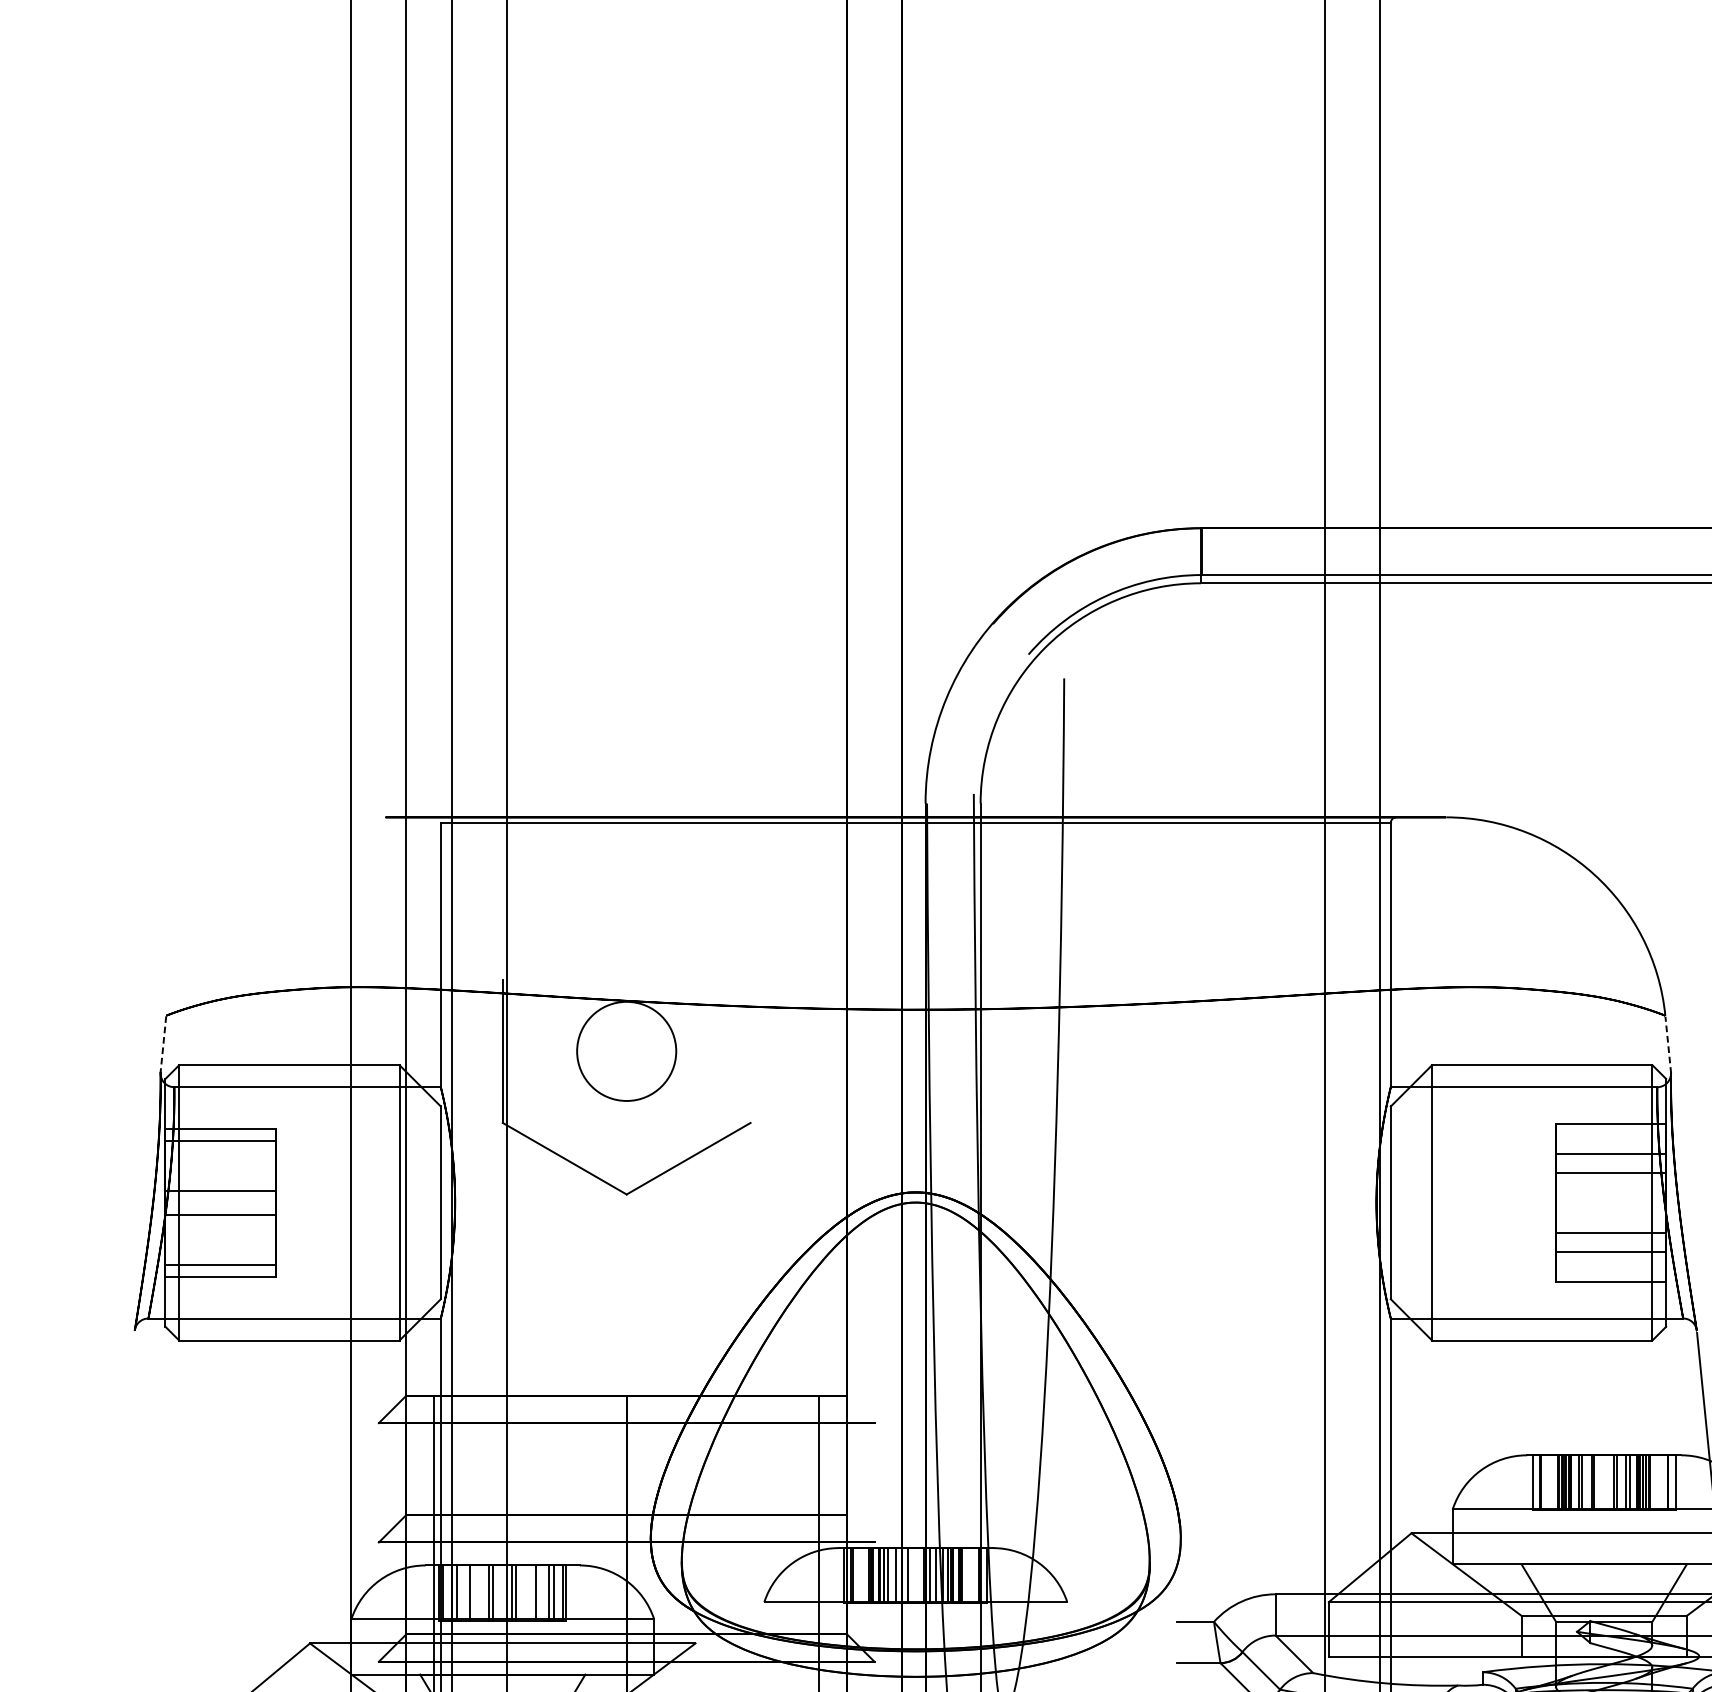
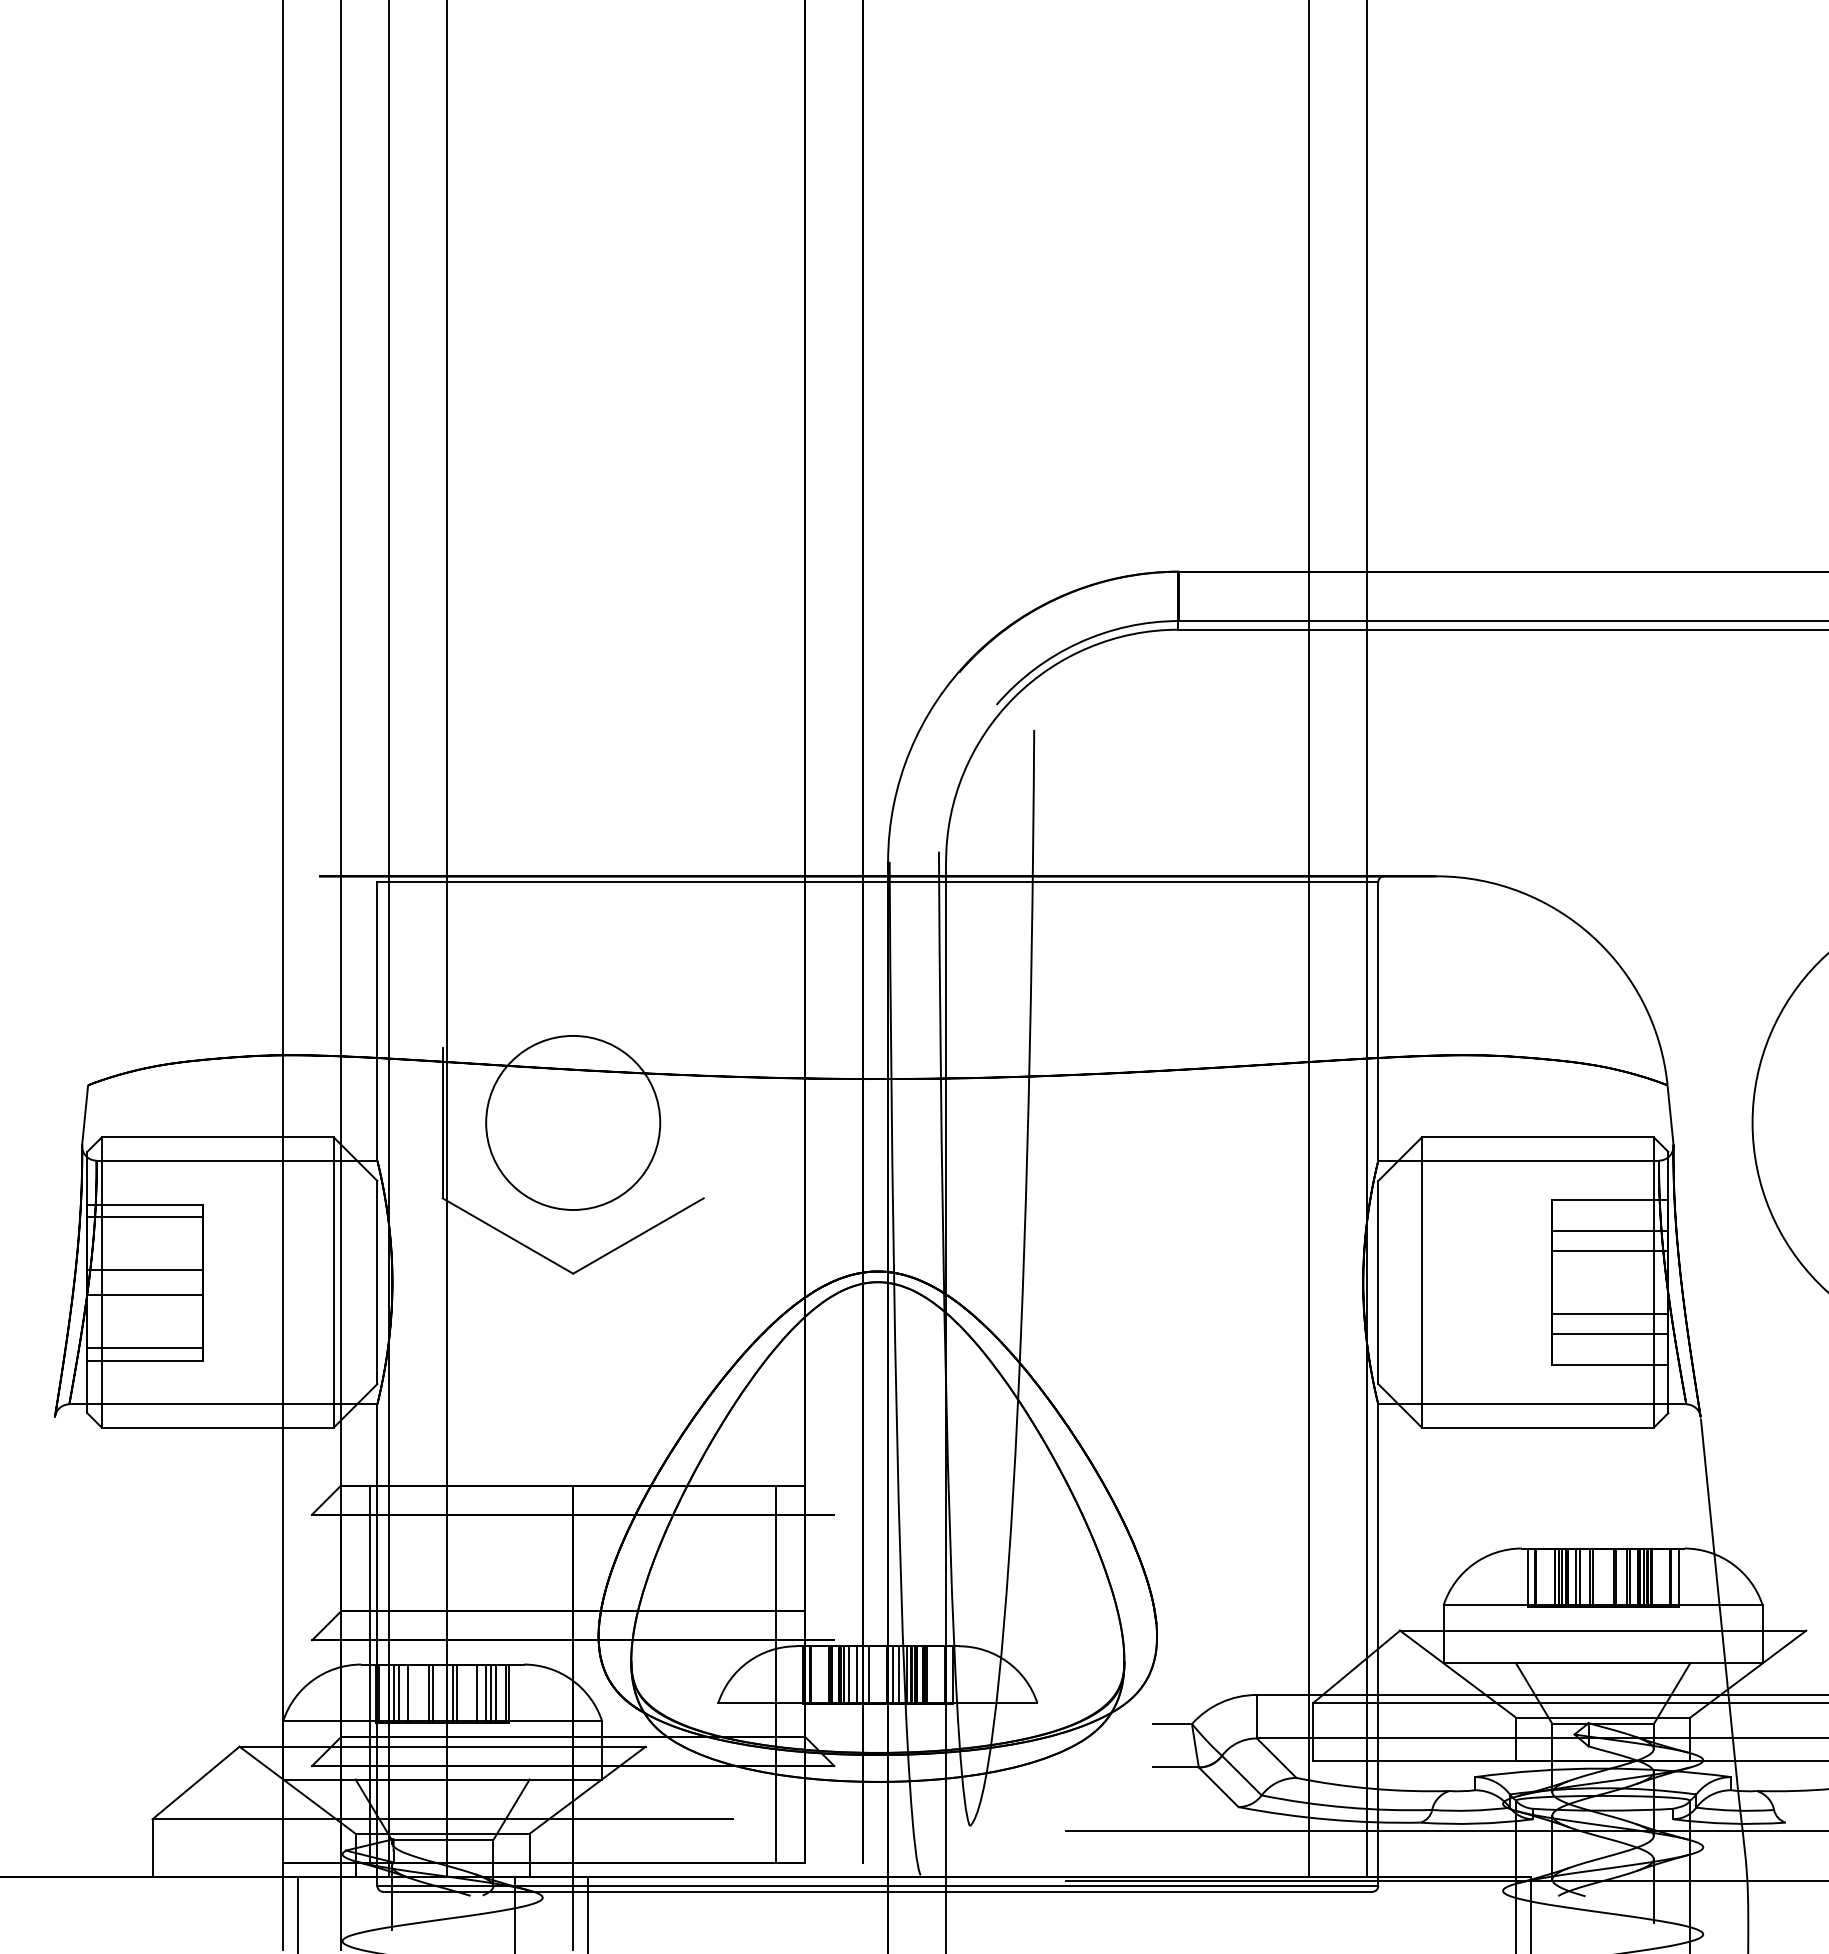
line: (1668, 1044) -> (1670, 1115), dashed -> solid
line: (162, 1045) -> (84, 1116), dashed -> solid
circle: (626, 1050) -> (573, 1122), size x1.67
line: (461, 1592) -> (399, 1693), added
line: (544, 1592) -> (486, 1693), added

